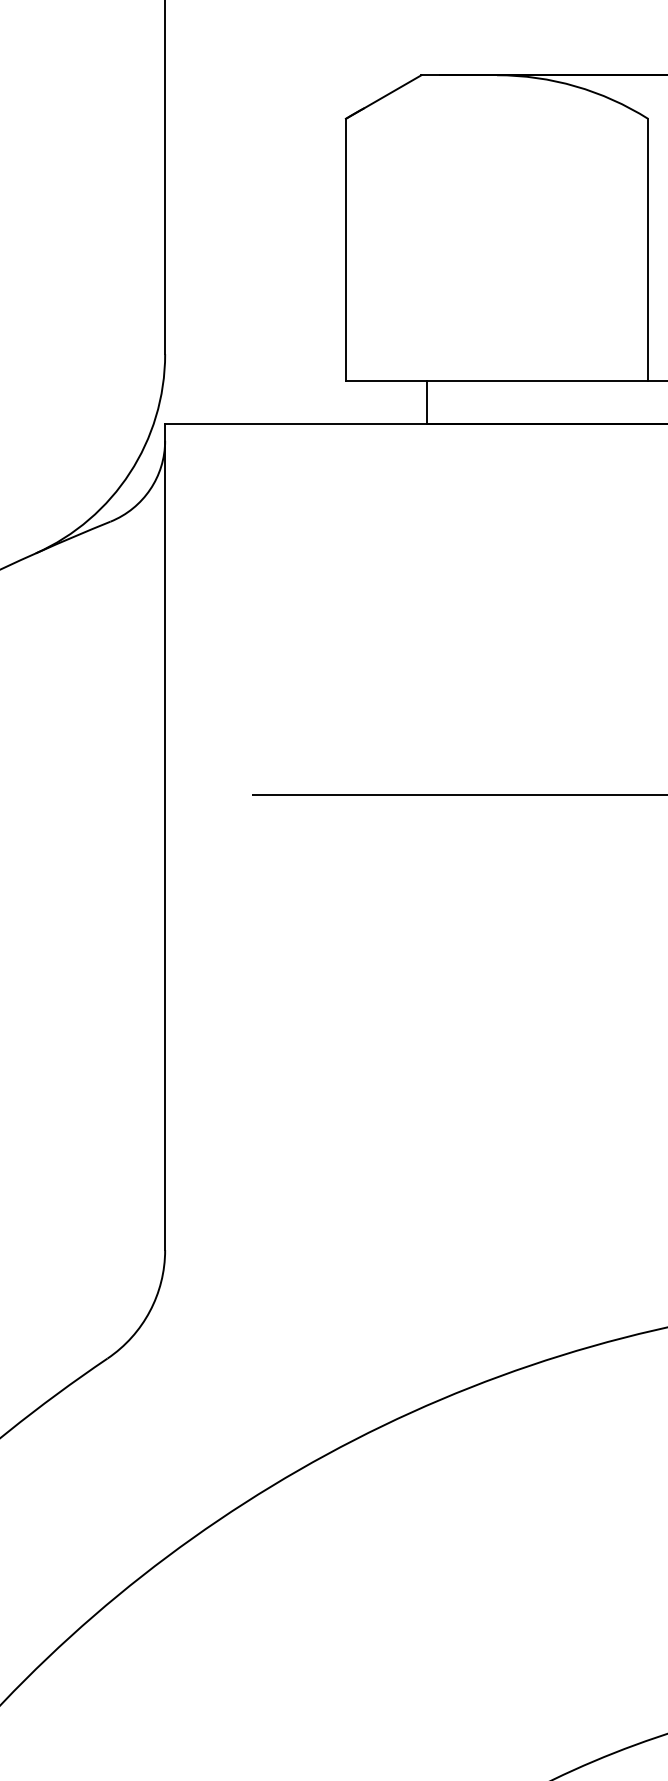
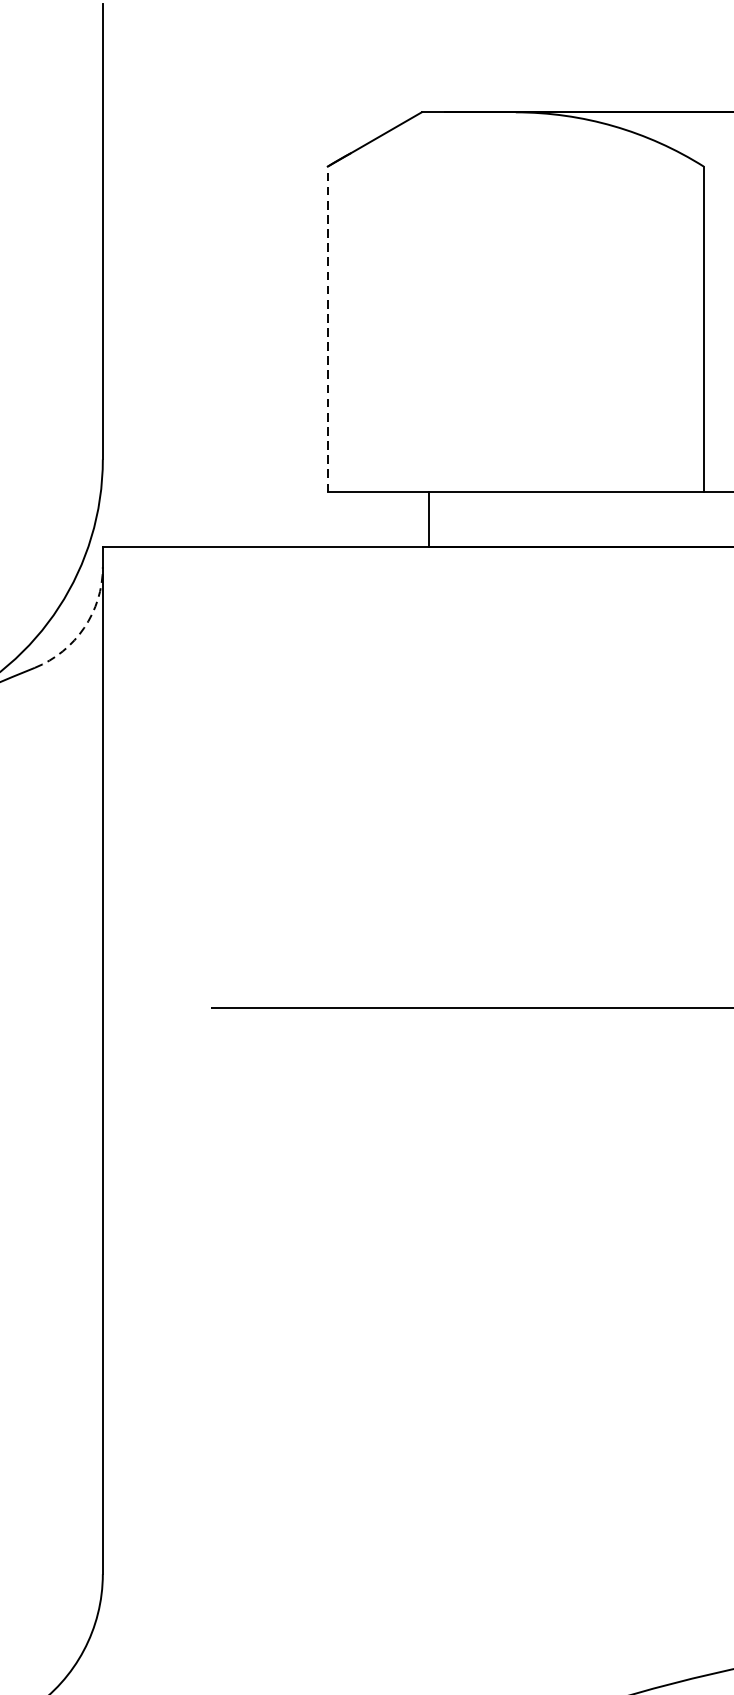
line: (345, 249) -> (327, 329), solid -> dashed
arc: (150, 489) -> (84, 627), solid -> dashed

